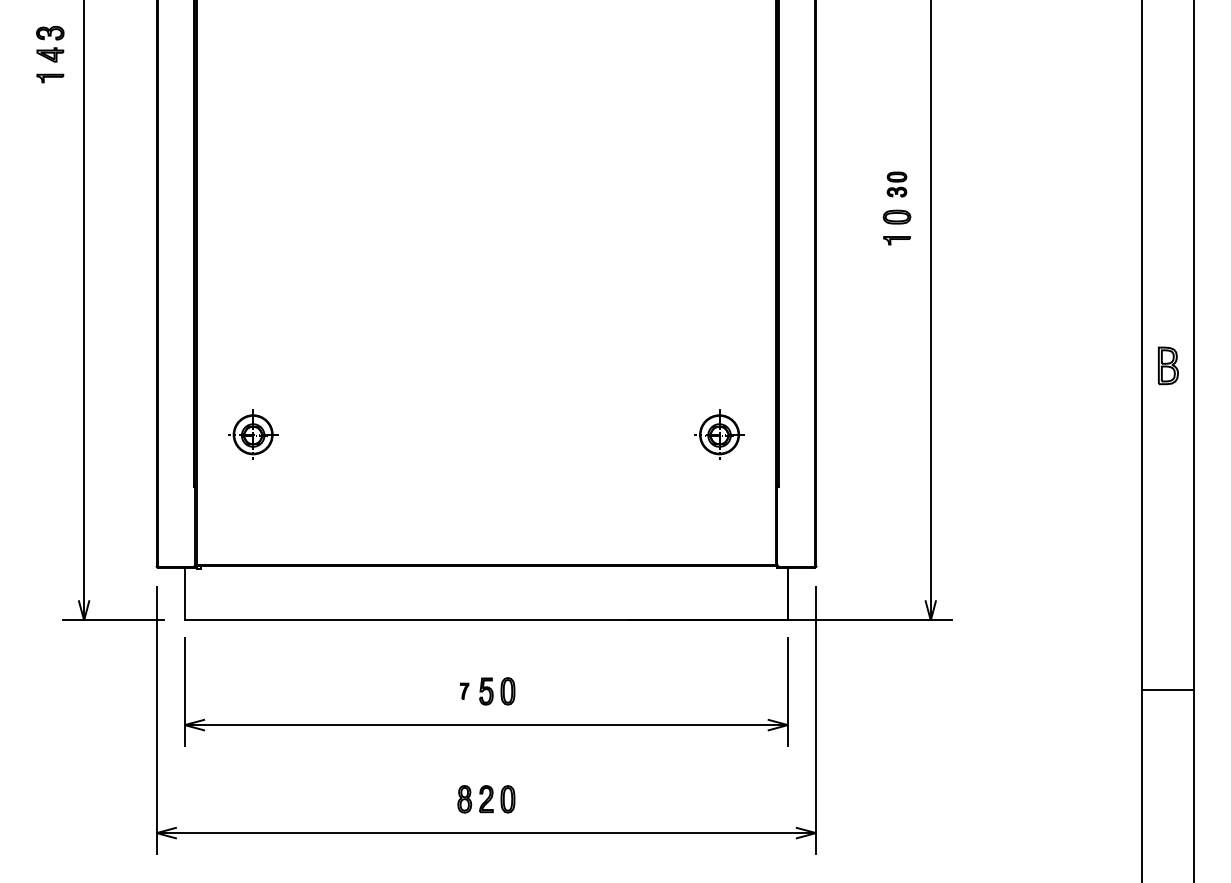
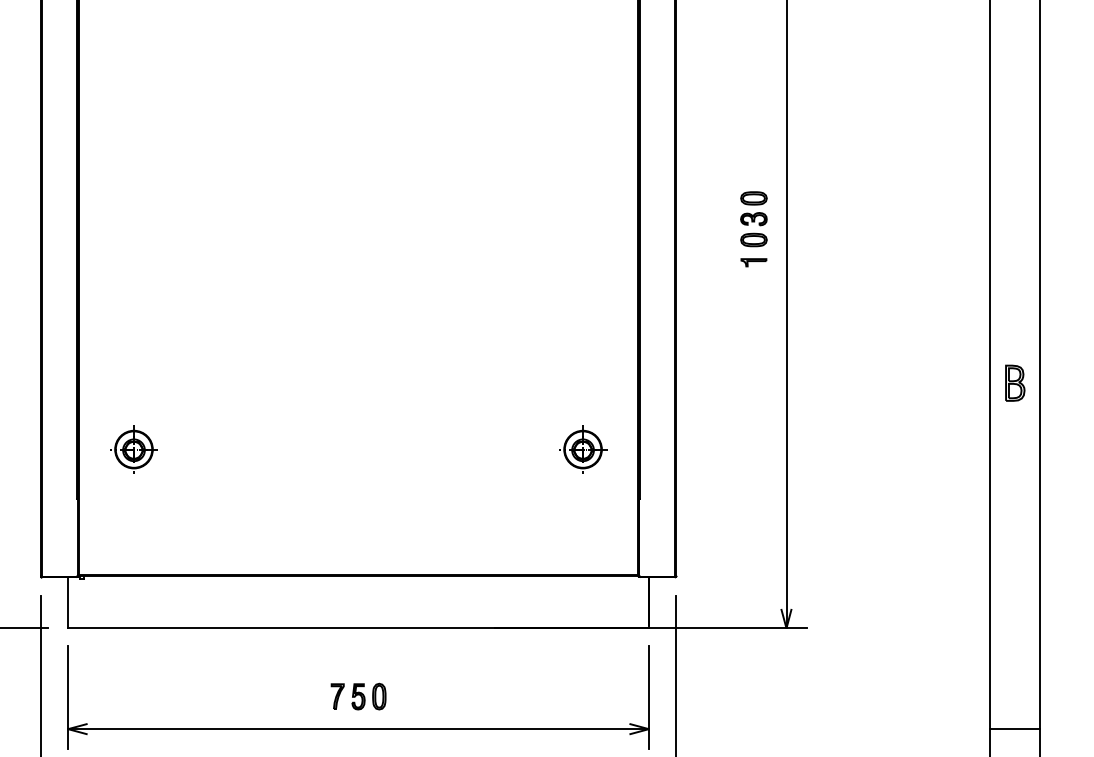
part: (896, 184) -> (753, 208), size x1.43
line: (1167, 689) -> (1014, 728), moved
part: (464, 691) -> (337, 696), size x1.67

